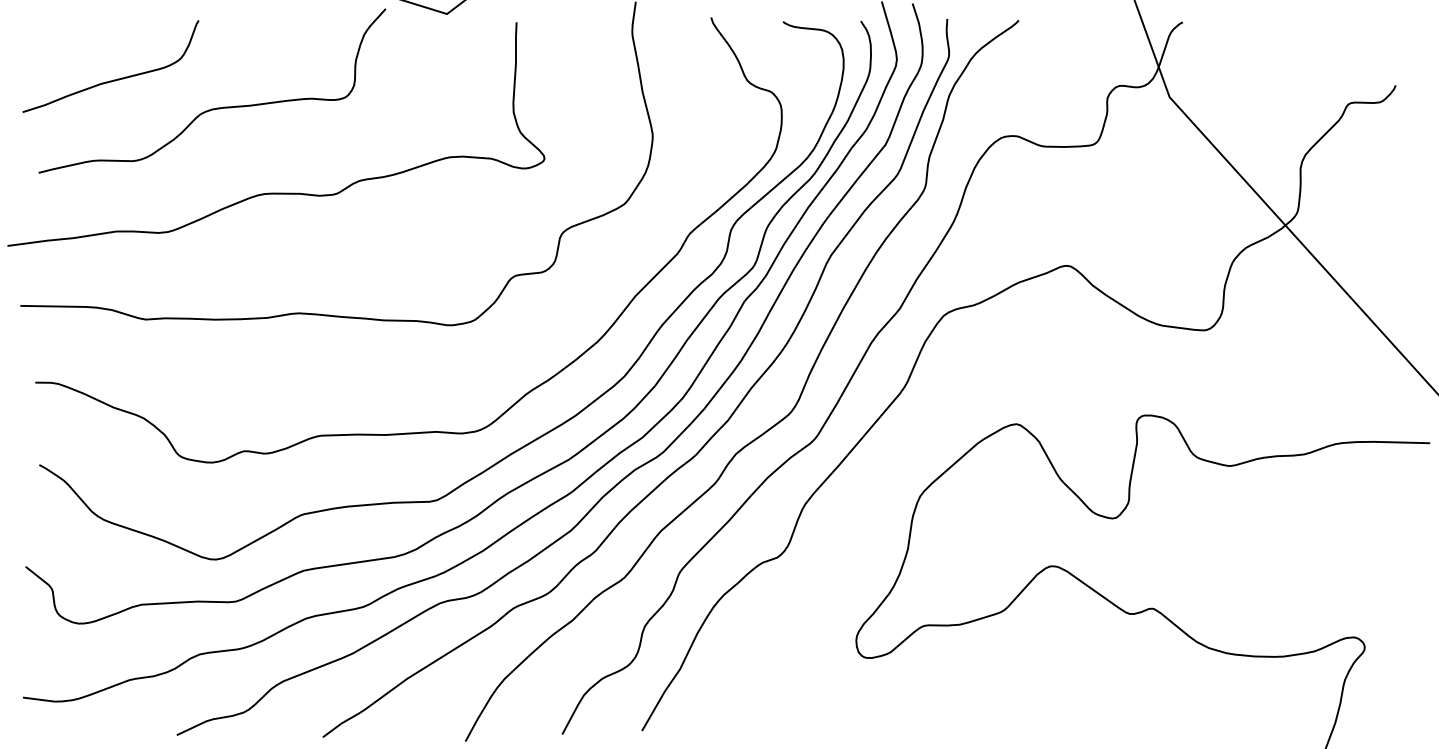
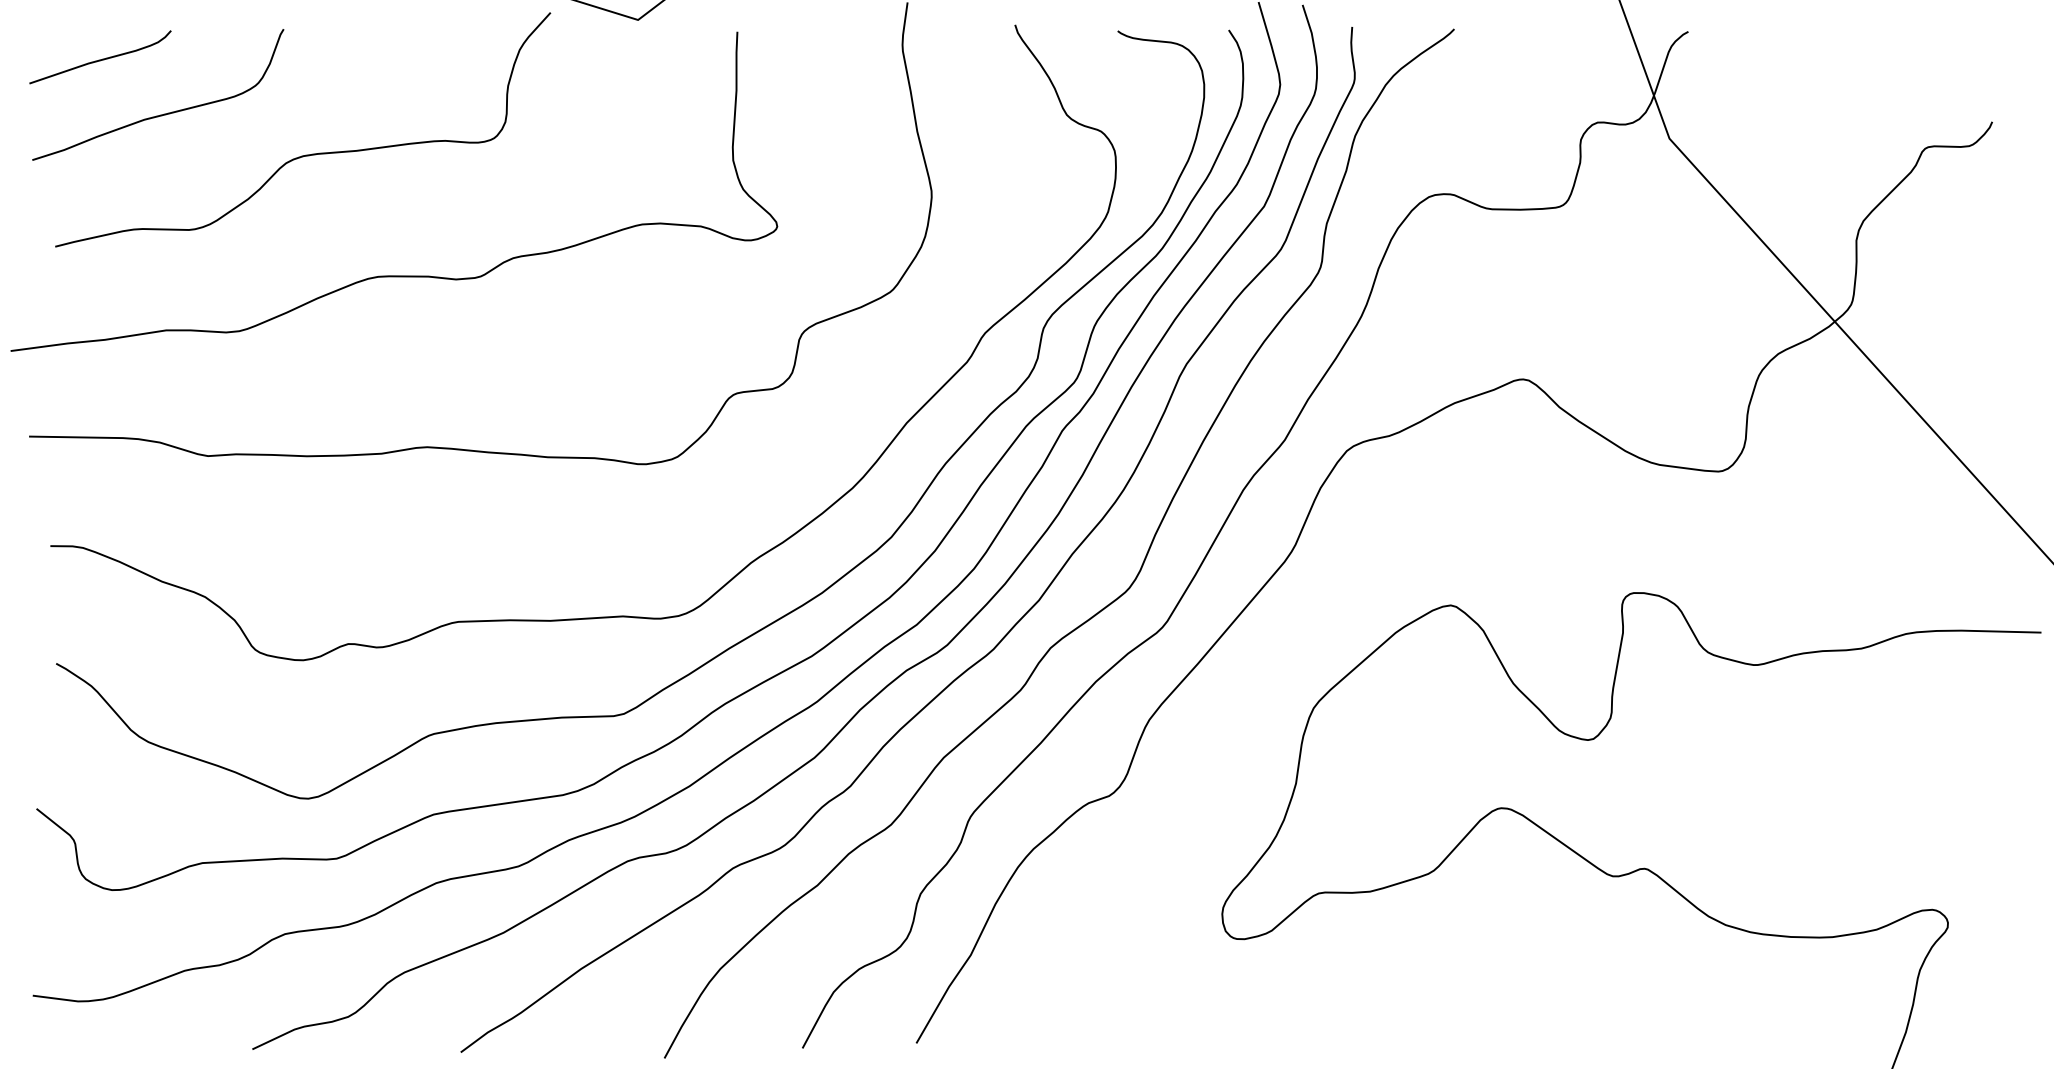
curve: (70, 41) -> (100, 59), added

